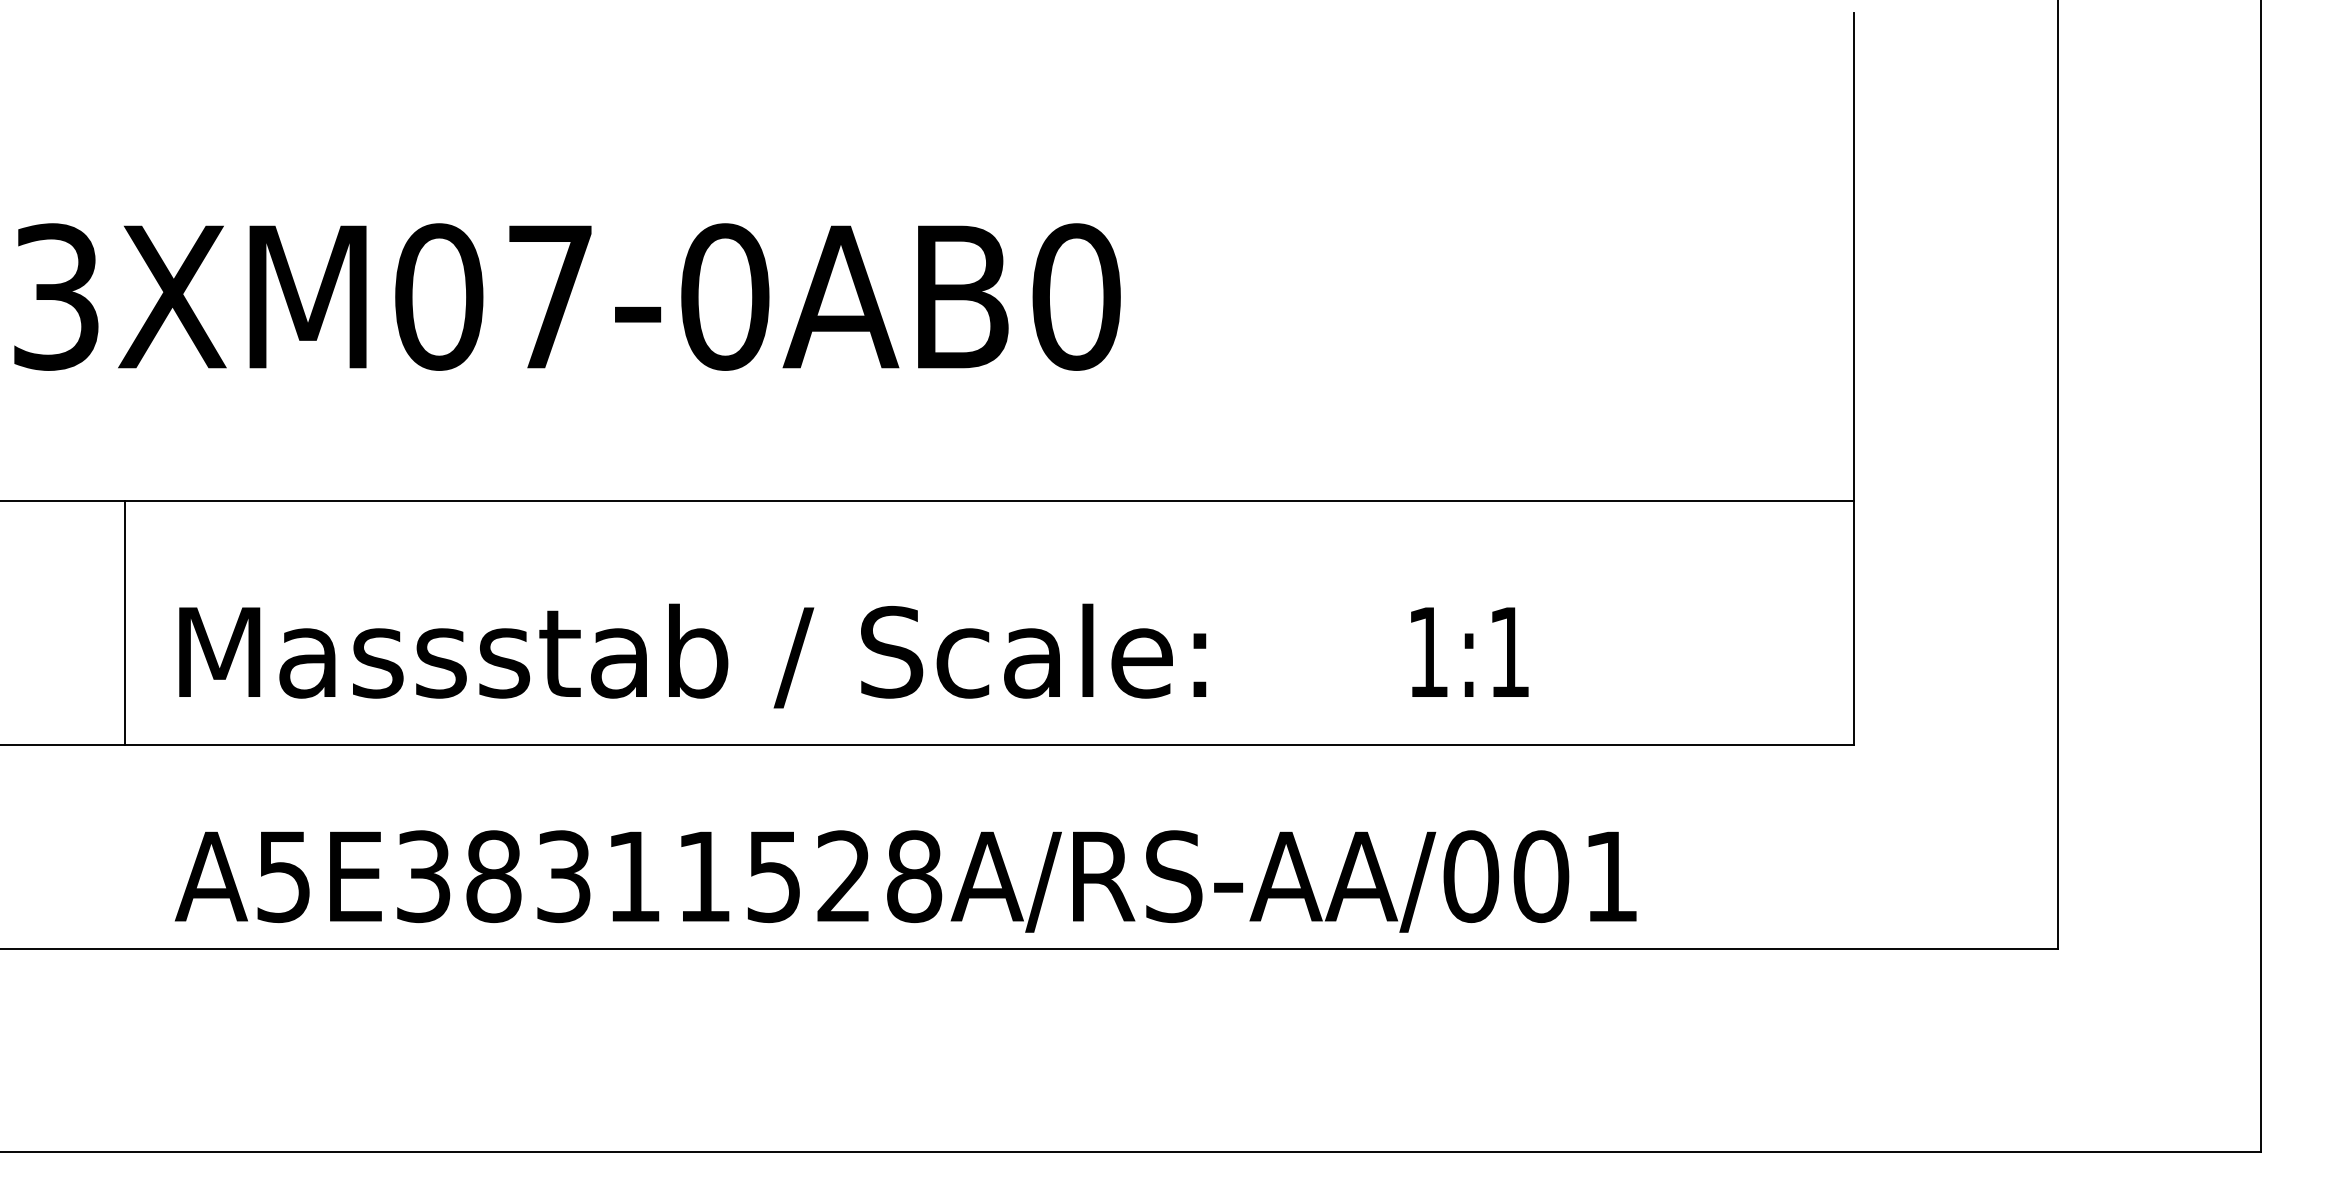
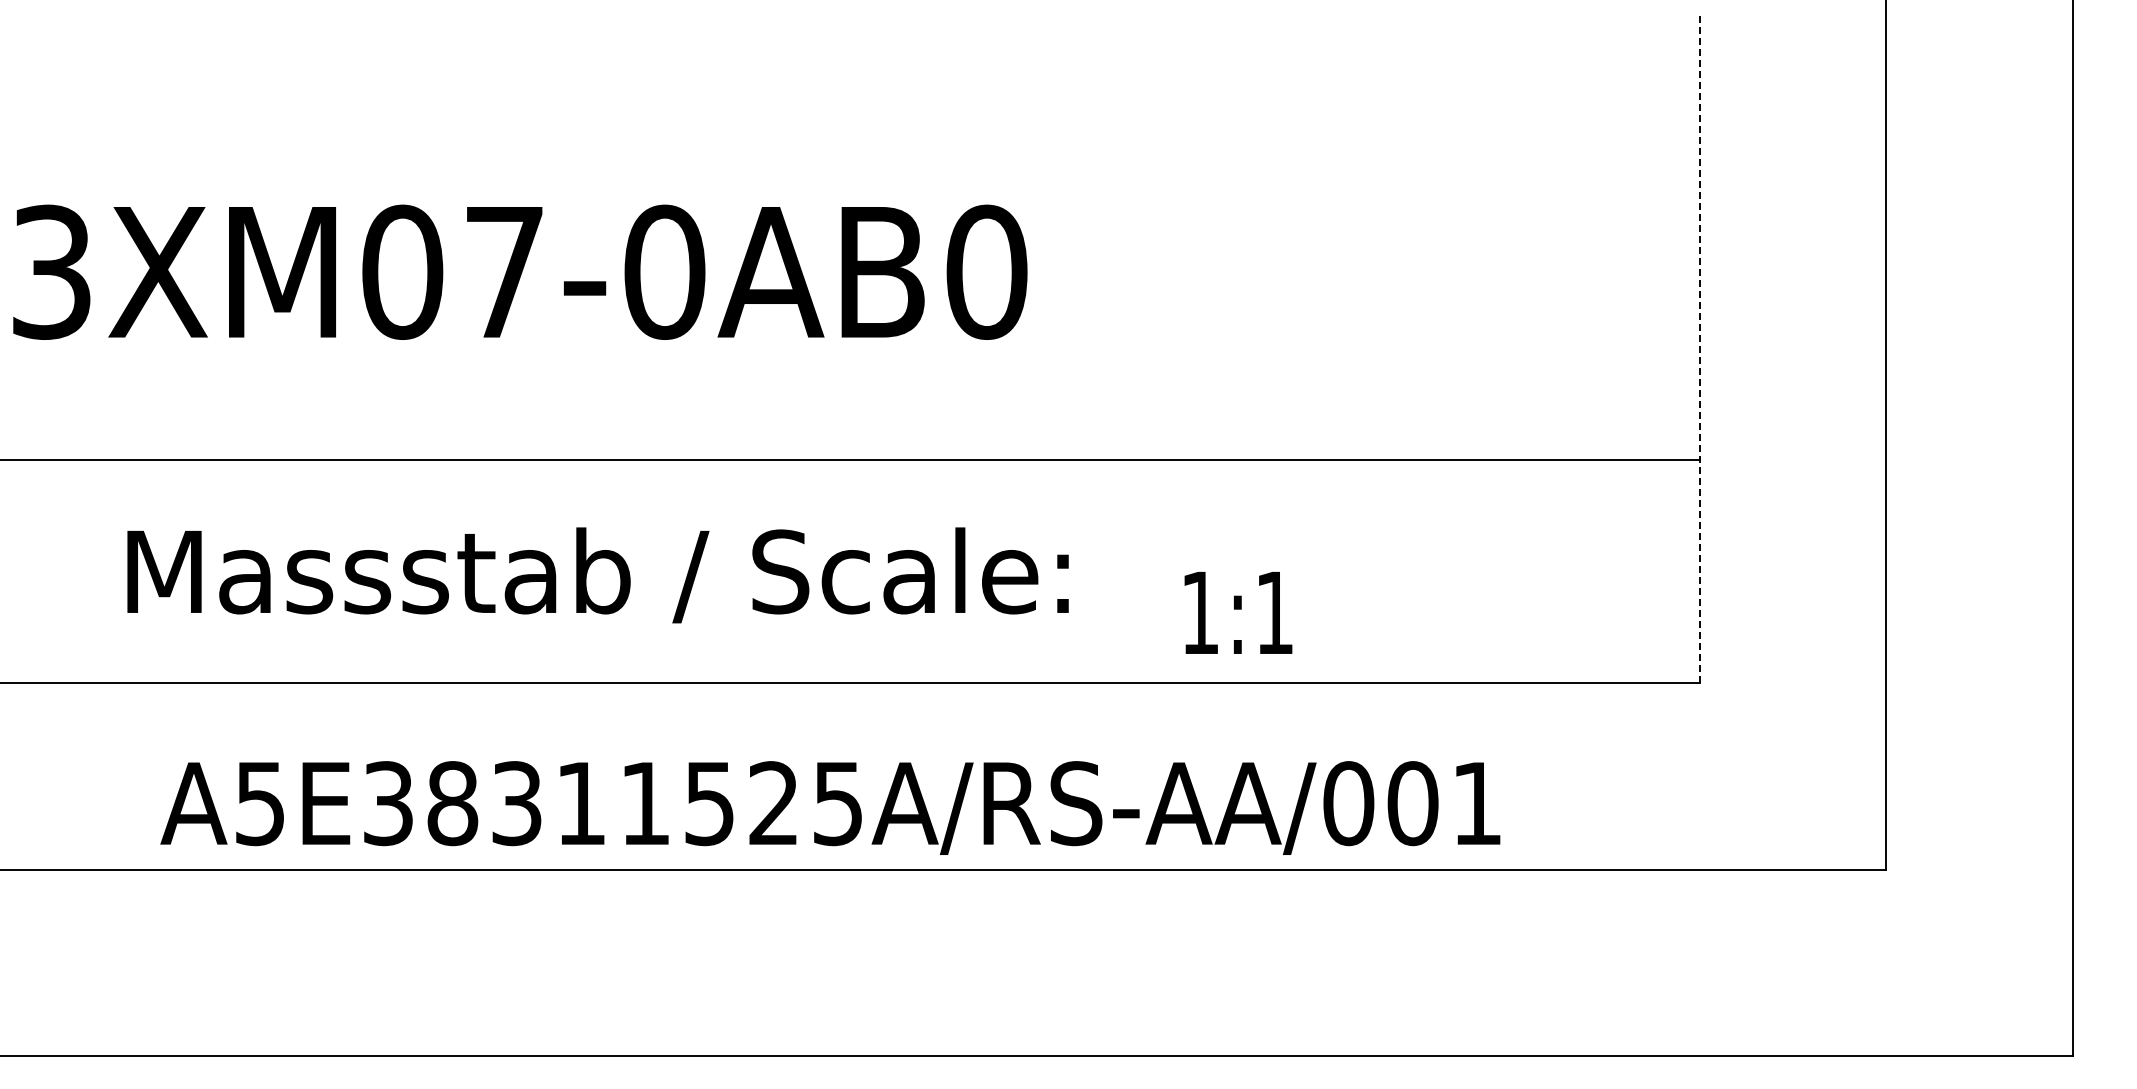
line: (1853, 379) -> (1699, 347), solid -> dashed
line: (124, 623) -> (114, 571), removed
text: (1469, 651) -> (1238, 612), moved
text: (692, 656) -> (597, 575), moved
text: (914, 876) -> (838, 803), A5E38311528A/RS-AA/001 -> A5E38311525A/RS-AA/001

